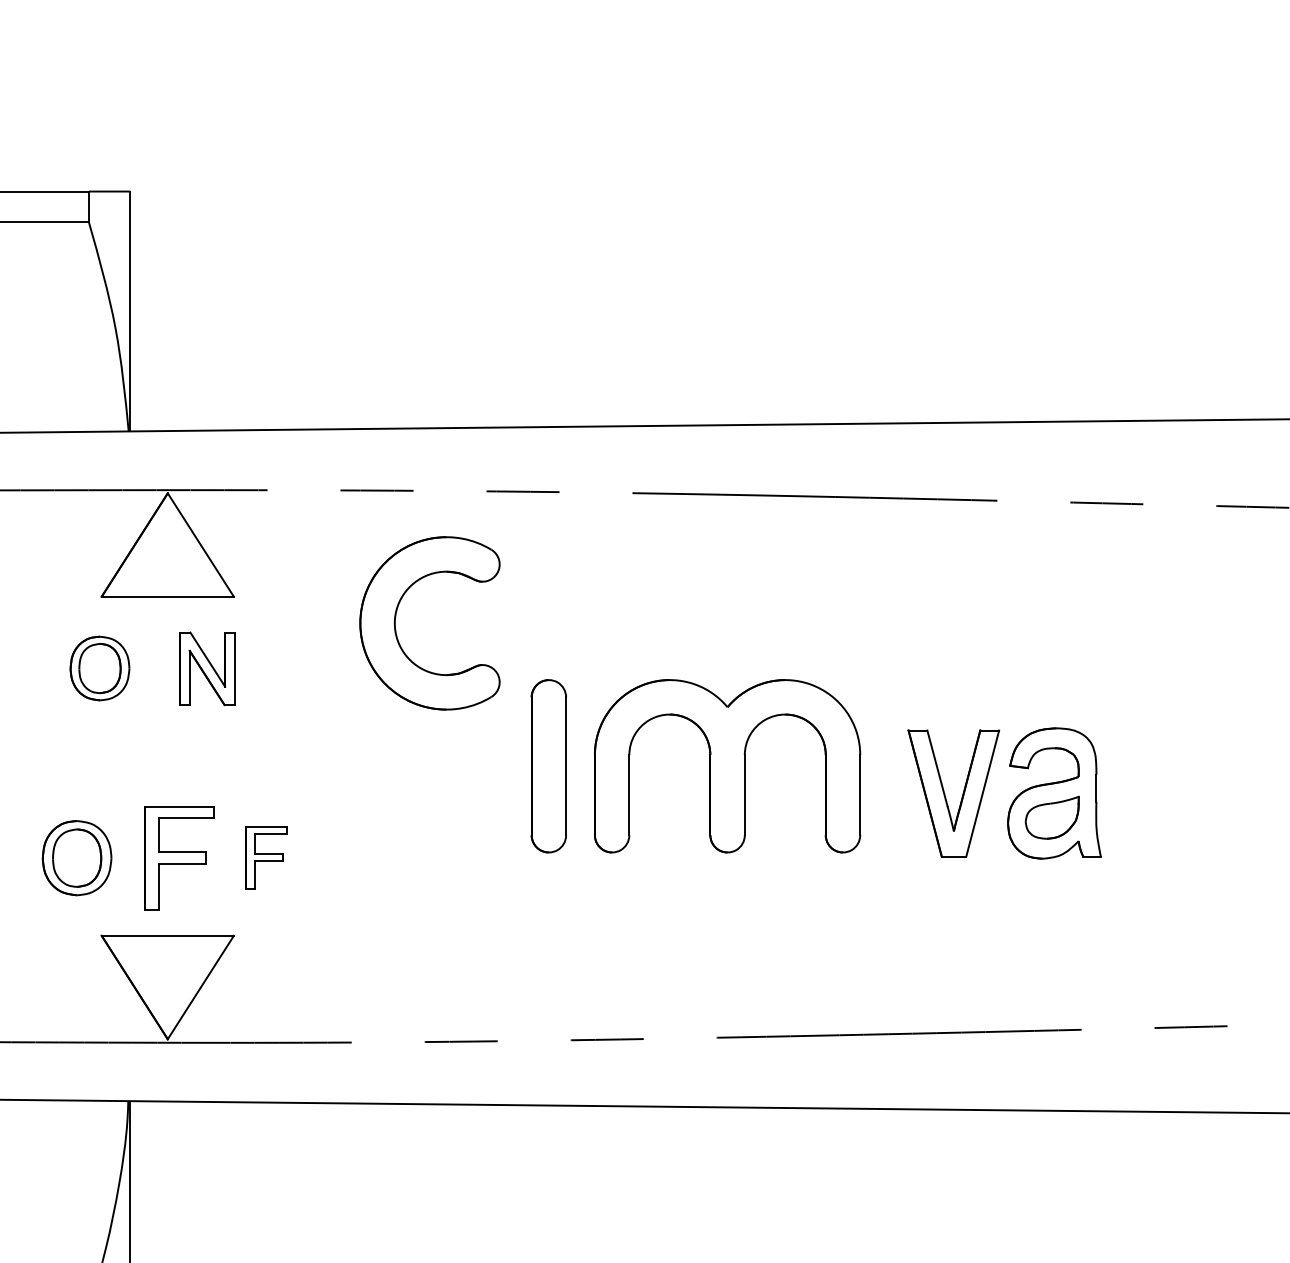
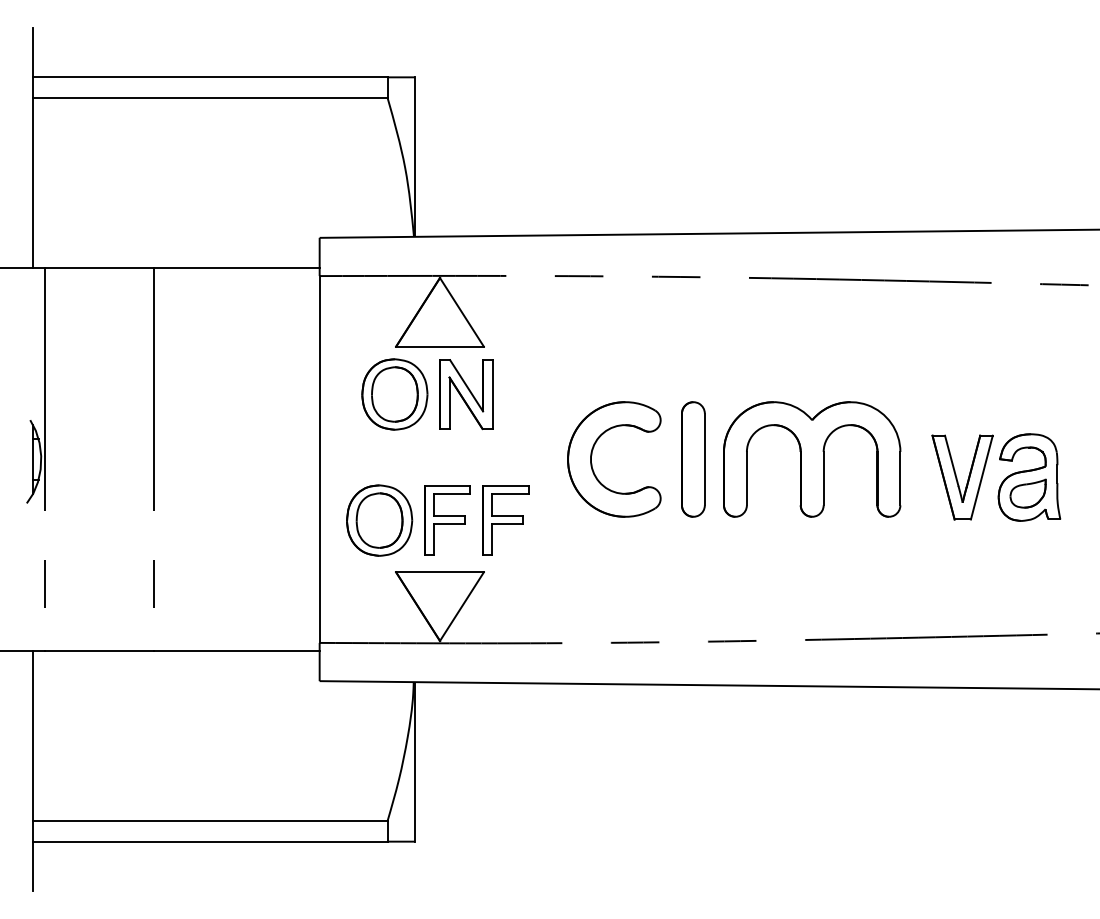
part: (397, 617) -> (592, 455), moved
part: (99, 668) -> (394, 394), size x1.67
part: (207, 668) -> (466, 394), size x1.43
part: (76, 858) -> (379, 520), size x1.43
part: (266, 858) -> (505, 520), size x1.67

